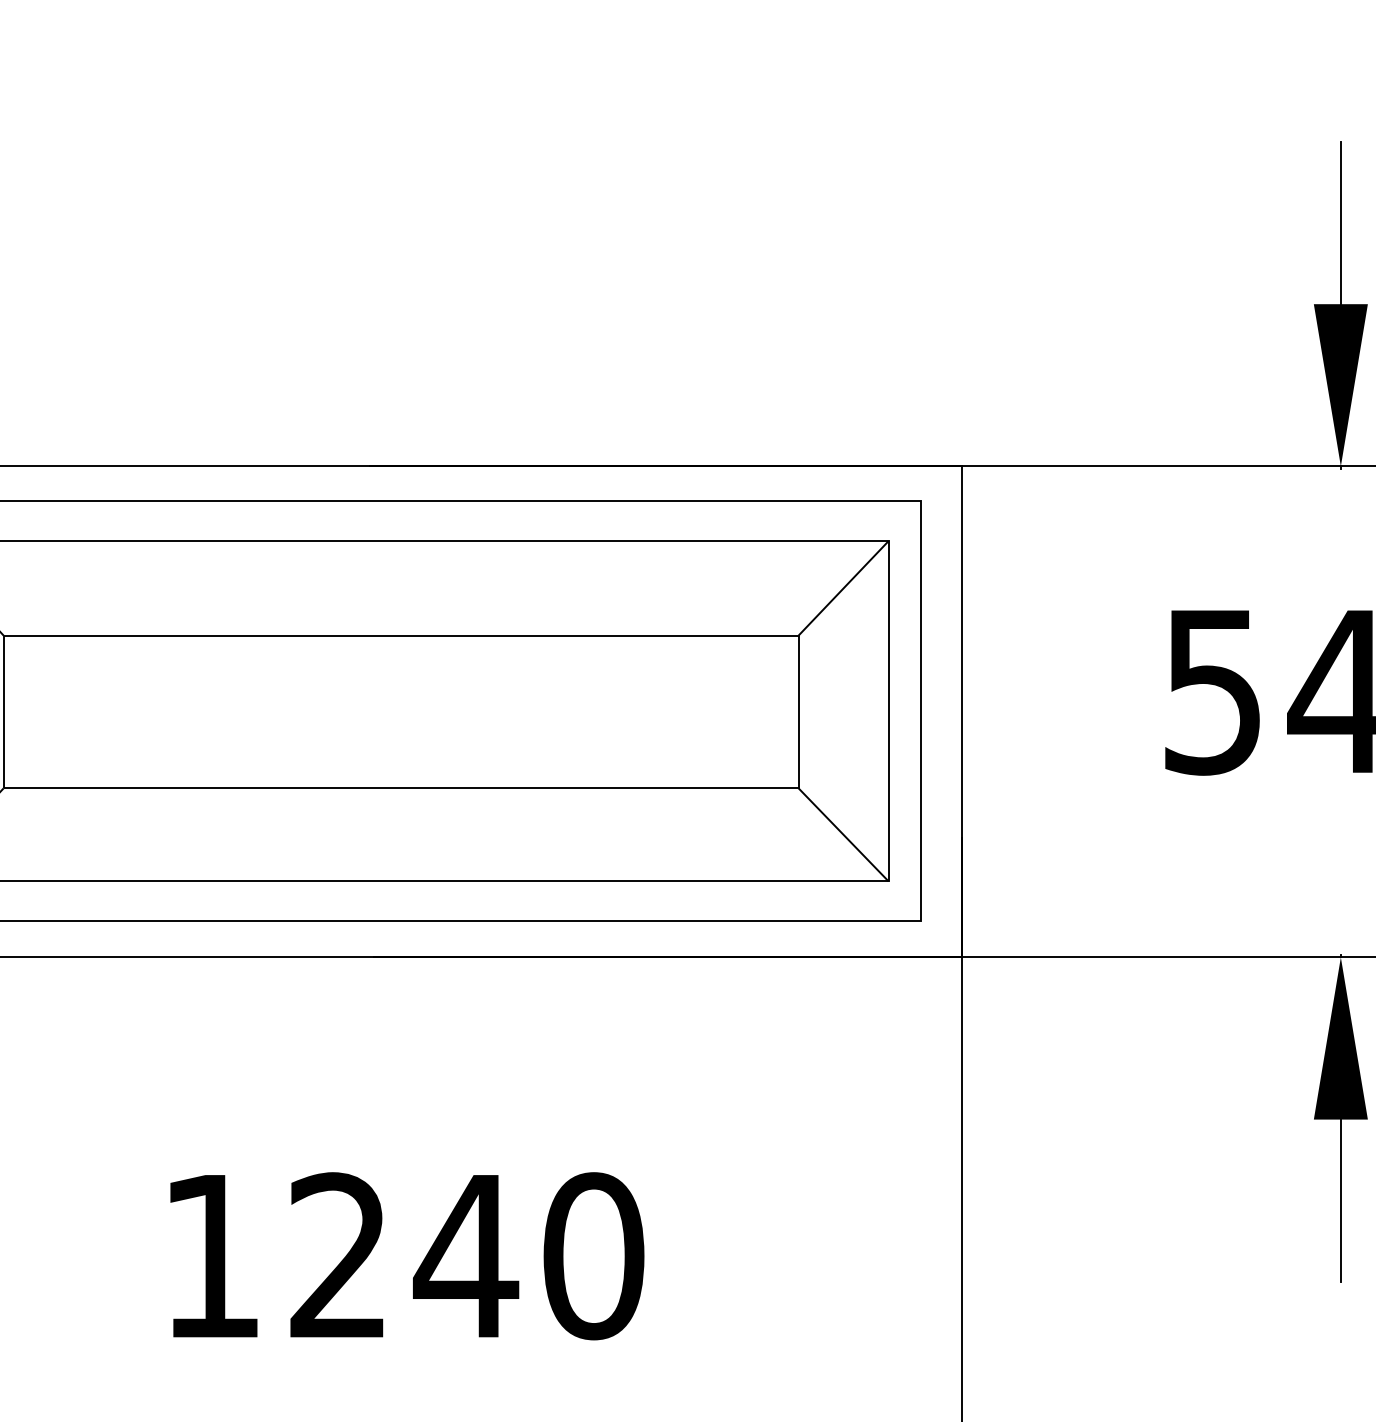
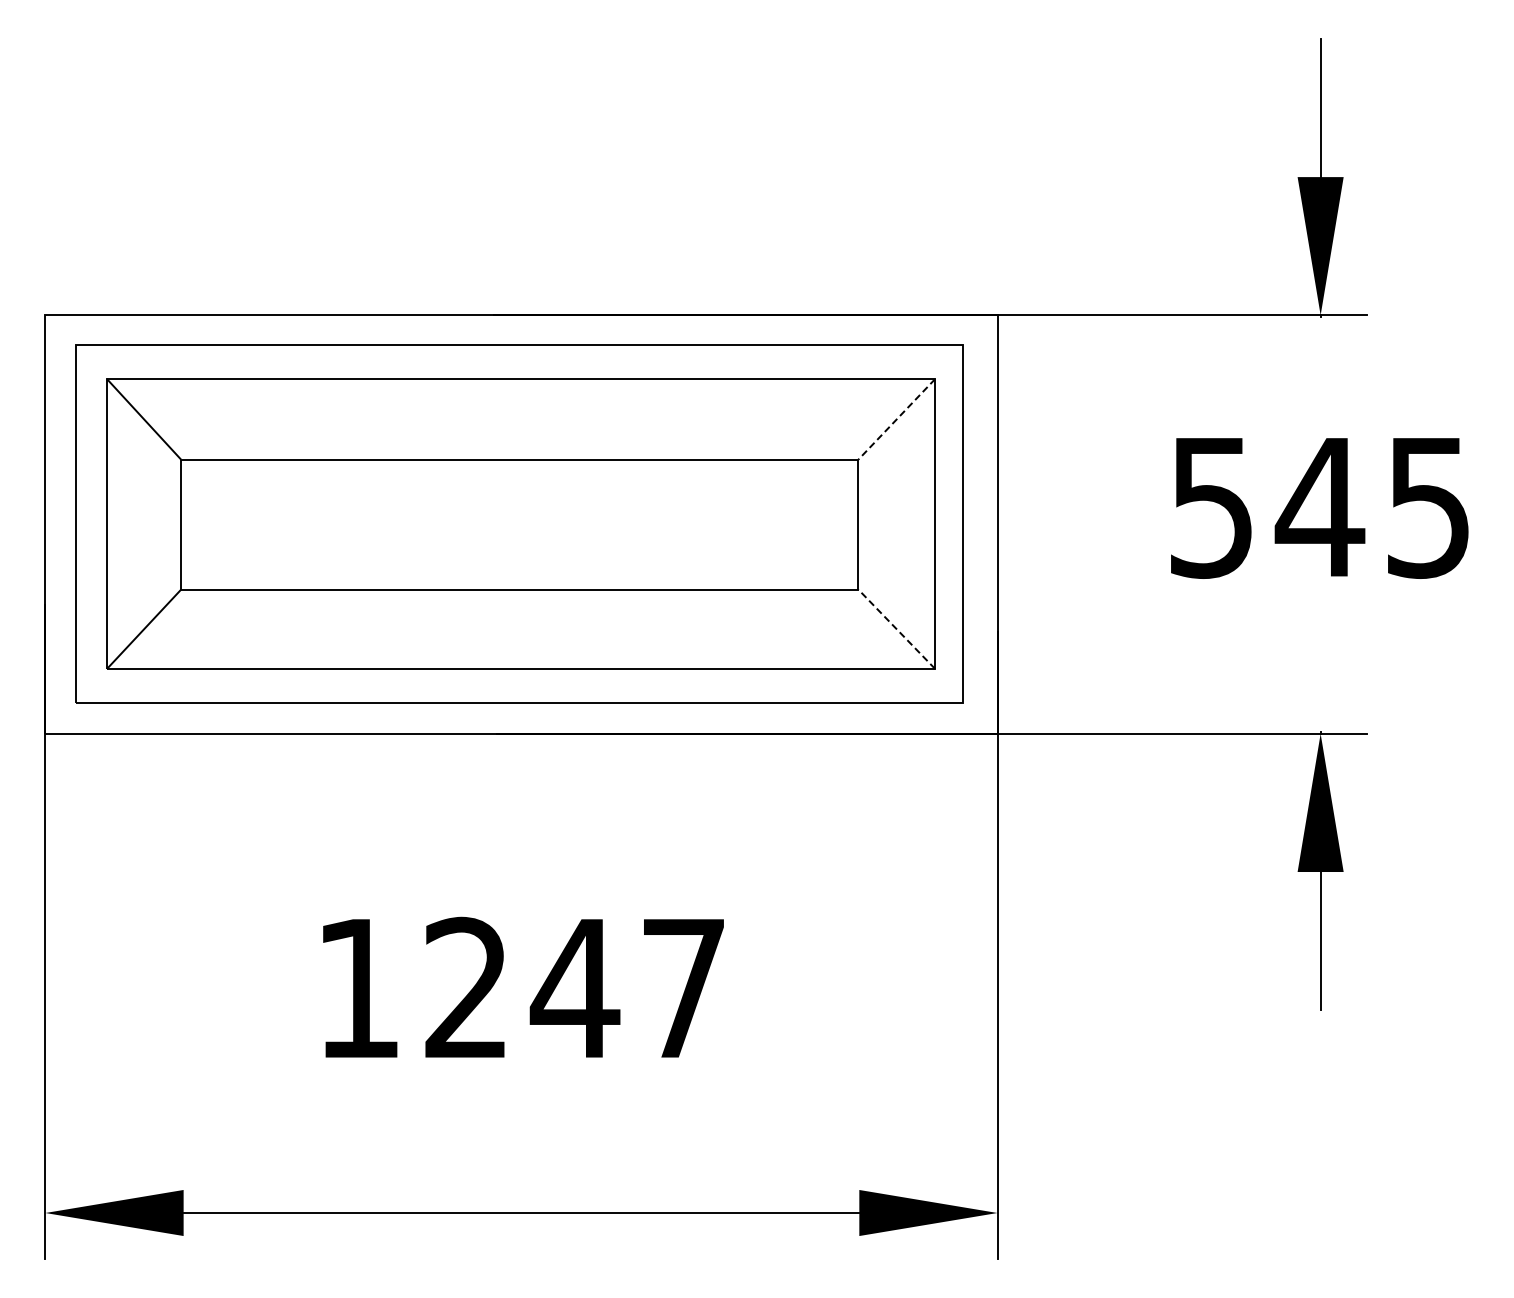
line: (843, 588) -> (896, 419), solid -> dashed
line: (843, 833) -> (896, 628), solid -> dashed
text: (594, 1256) -> (684, 988), 1240 -> 1247

